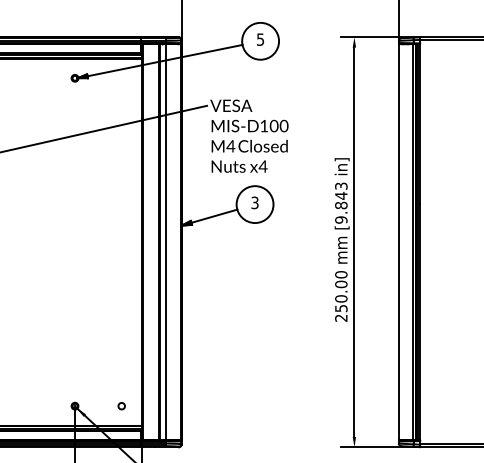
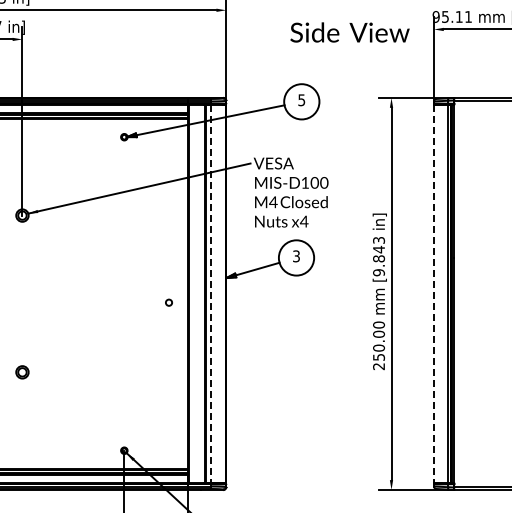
line: (166, 242) -> (211, 294), solid -> dashed
line: (399, 242) -> (434, 294), solid -> dashed
circle: (121, 405) -> (168, 302), moved

